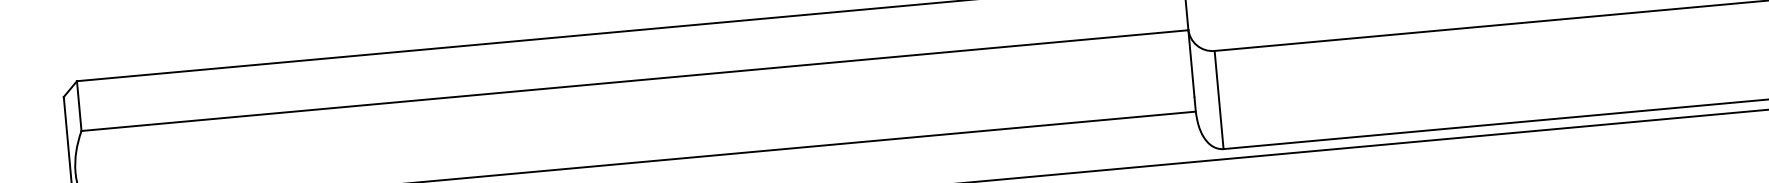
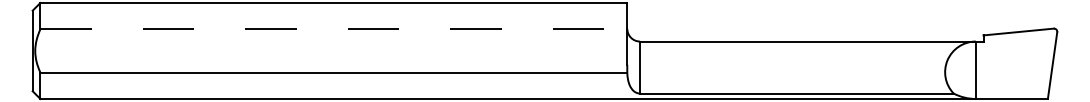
line: (636, 80) -> (334, 29), solid -> dashed

